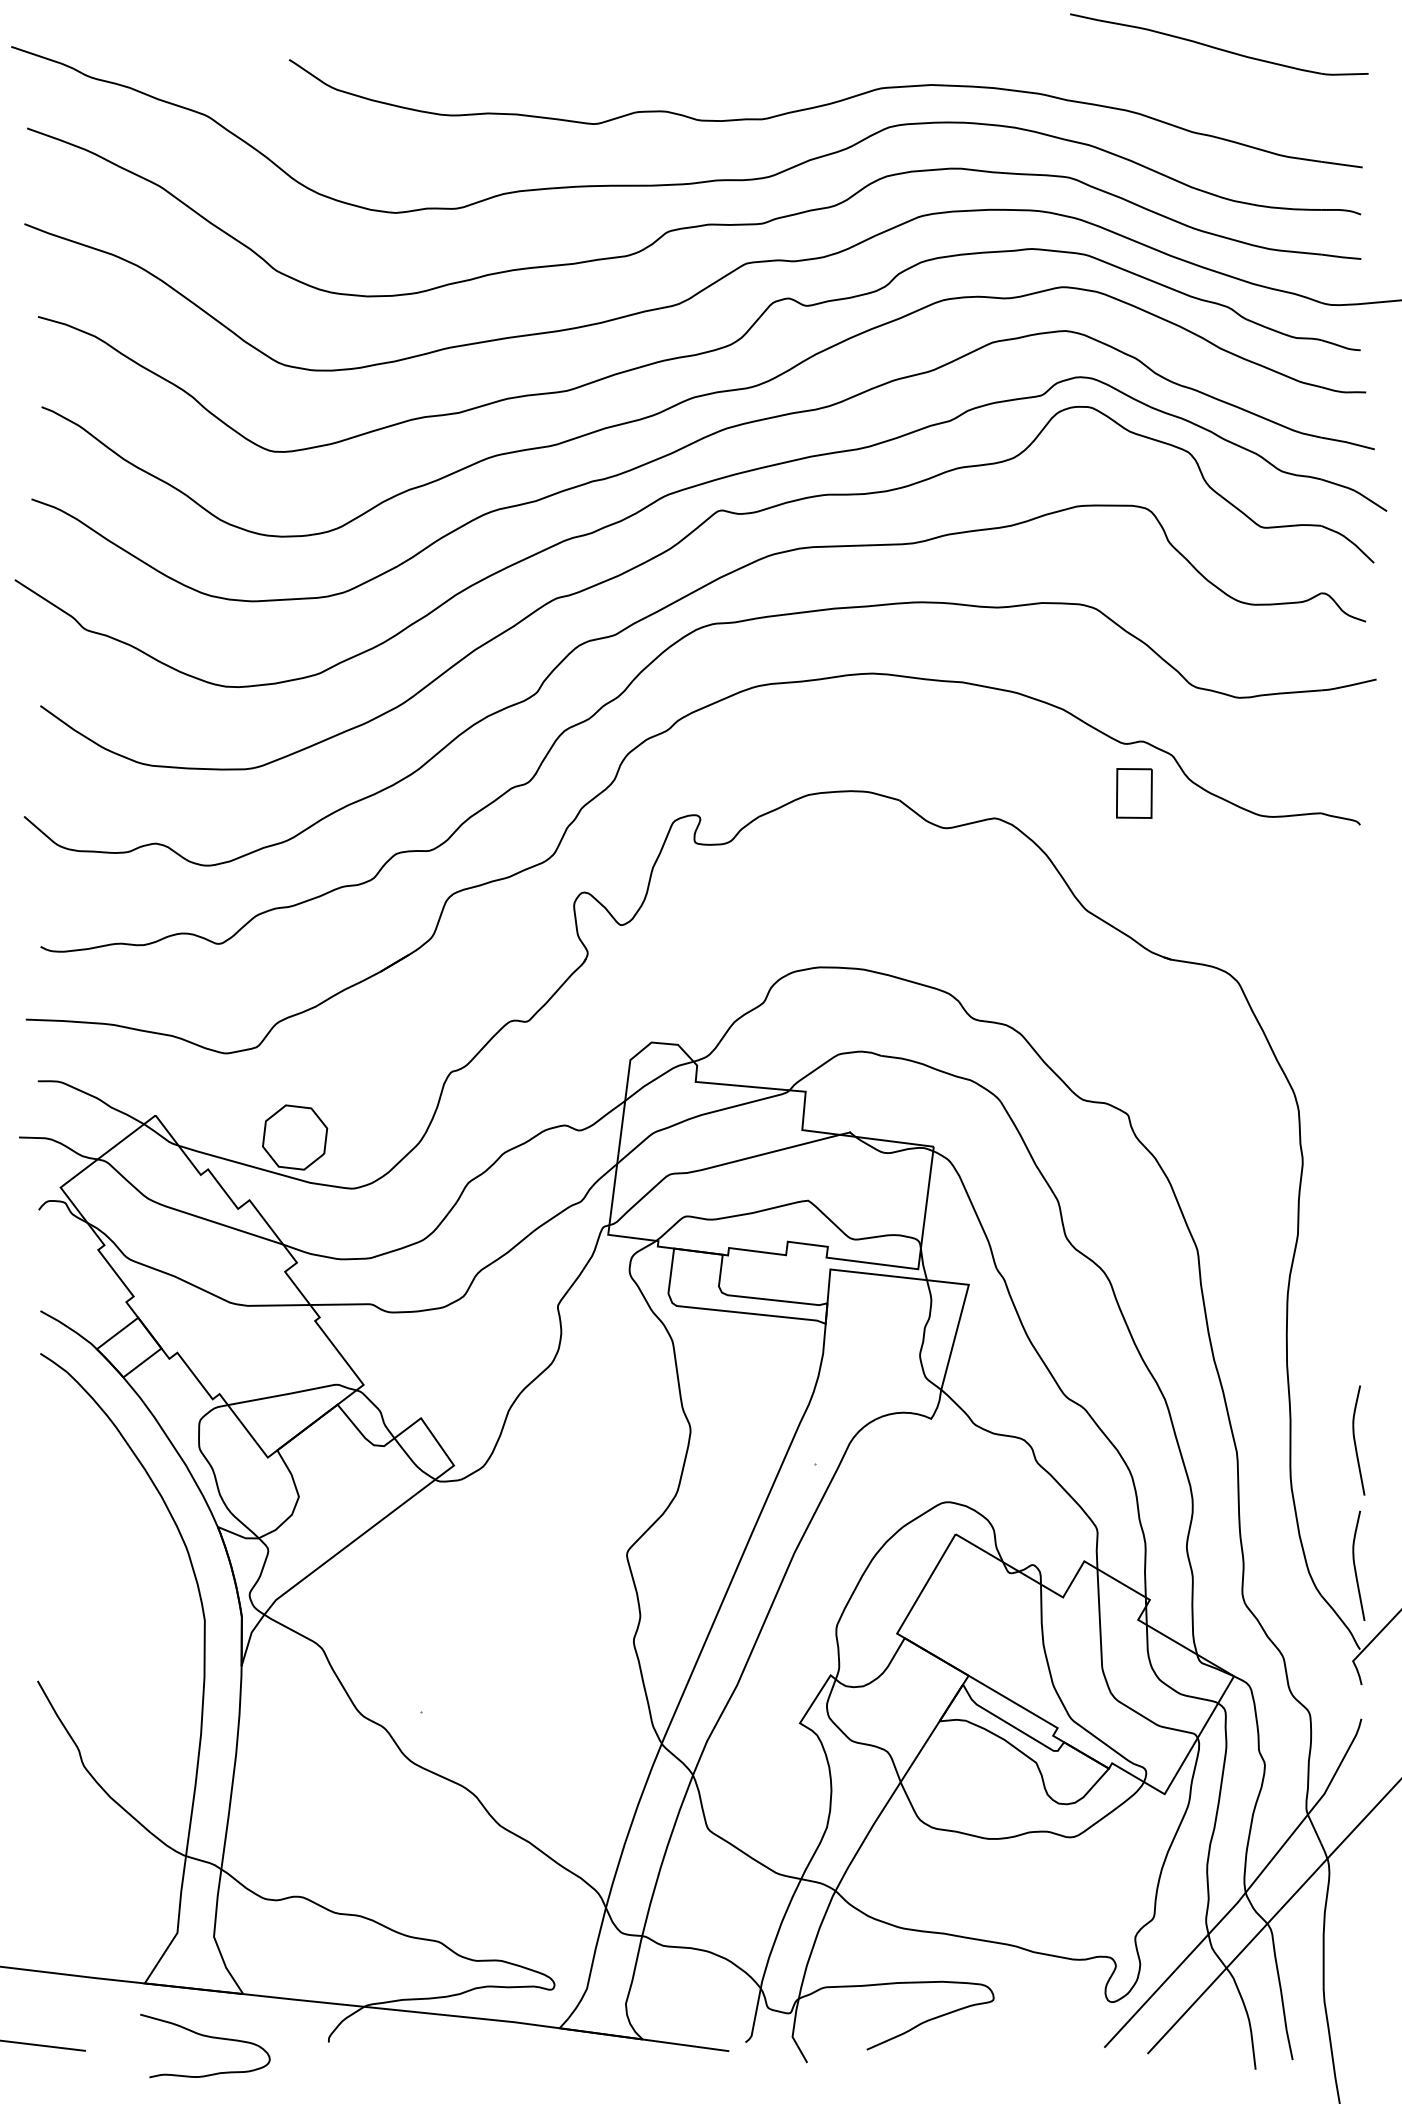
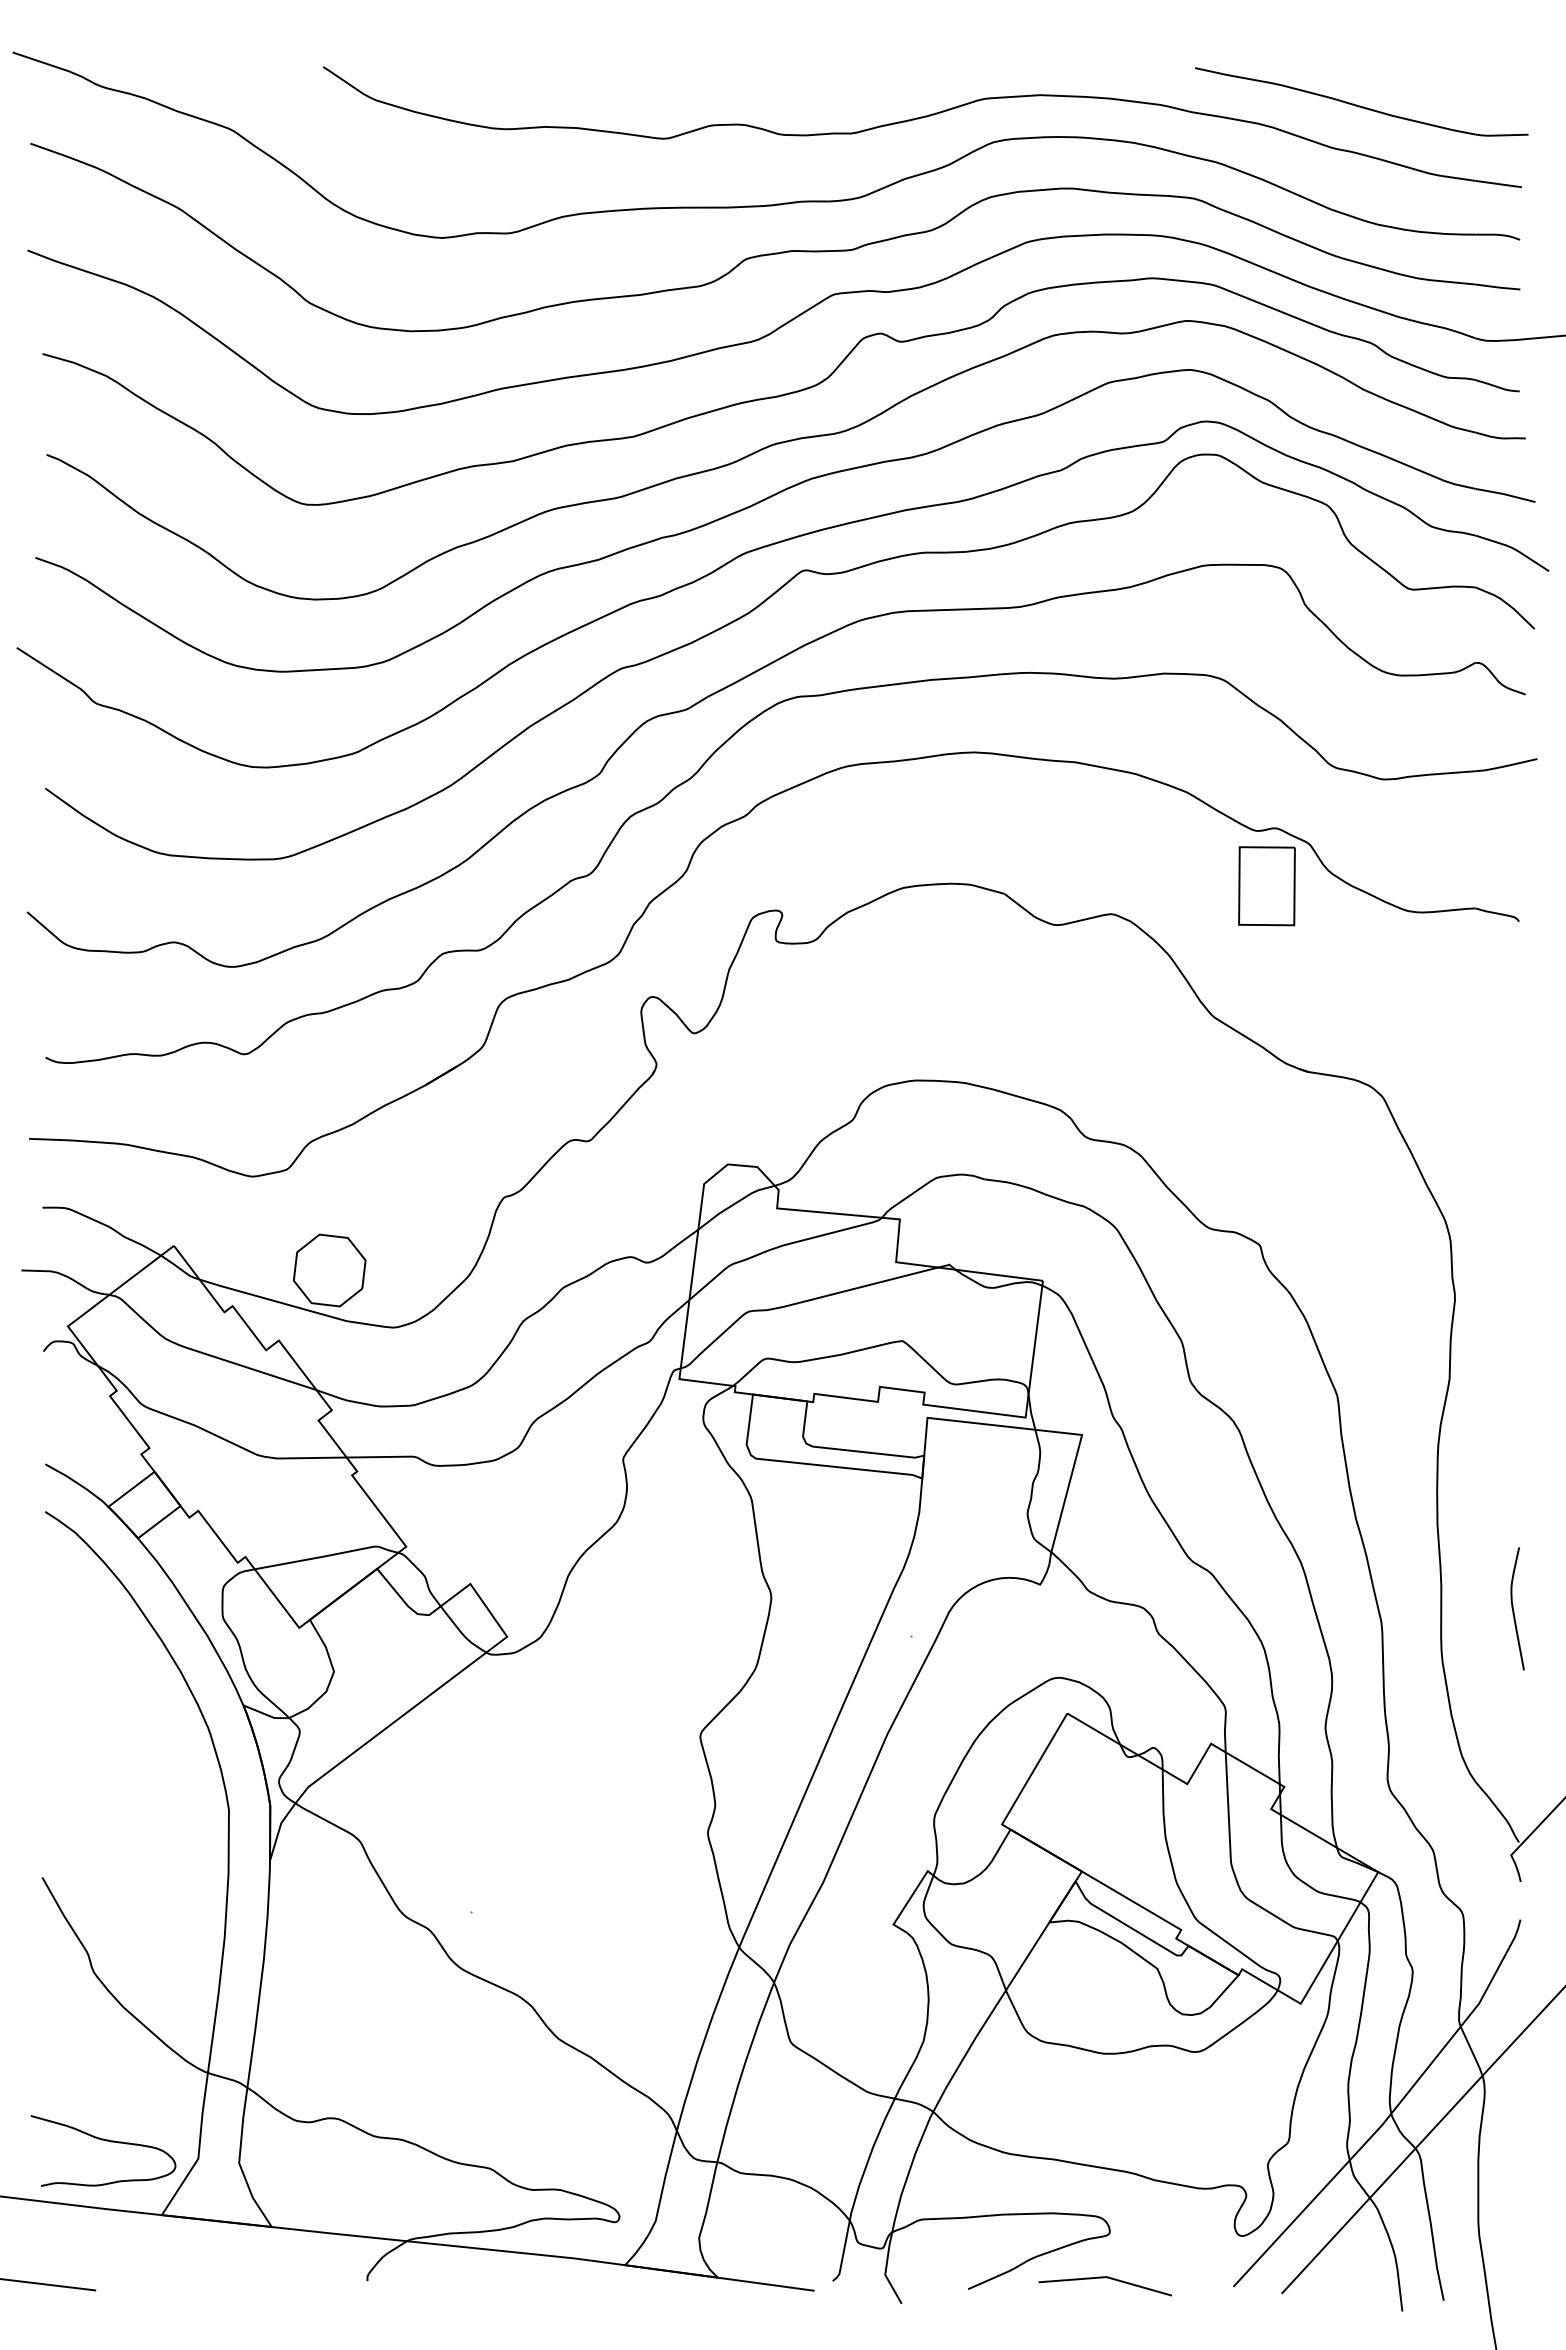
part: (1219, 44) -> (1361, 101), moved
part: (1133, 793) -> (1266, 886), size x1.43
curve: (1355, 1565) -> (1513, 1748), removed
curve: (208, 2037) -> (106, 2141), moved
line: (988, 2040) -> (1104, 2278), added

